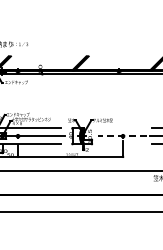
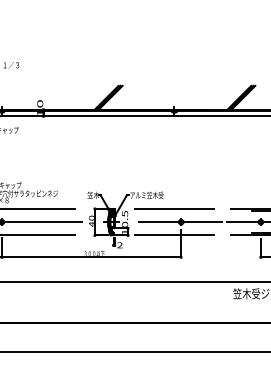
line: (118, 128) -> (173, 208), added
line: (122, 136) -> (180, 222), dashed -> solid
line: (118, 144) -> (173, 236), added

